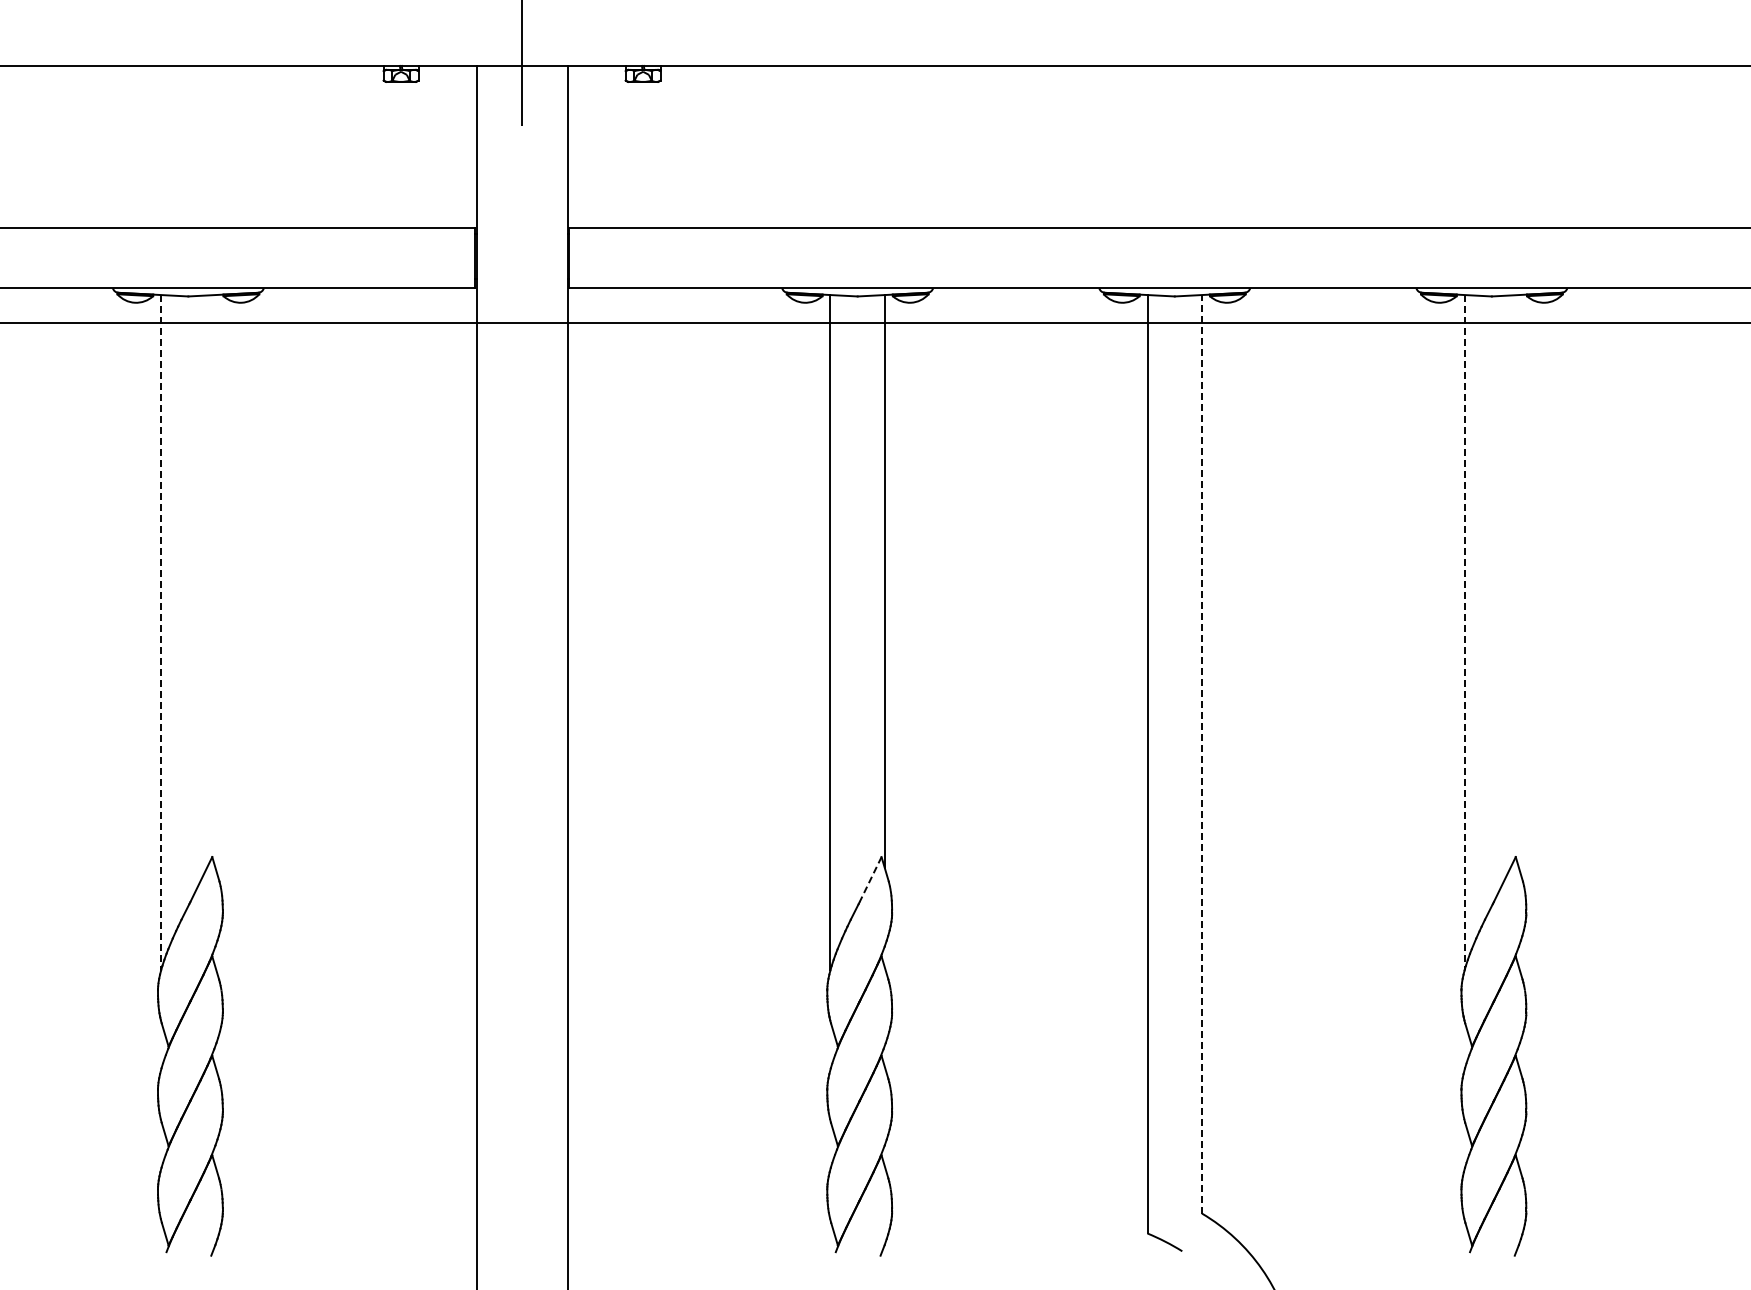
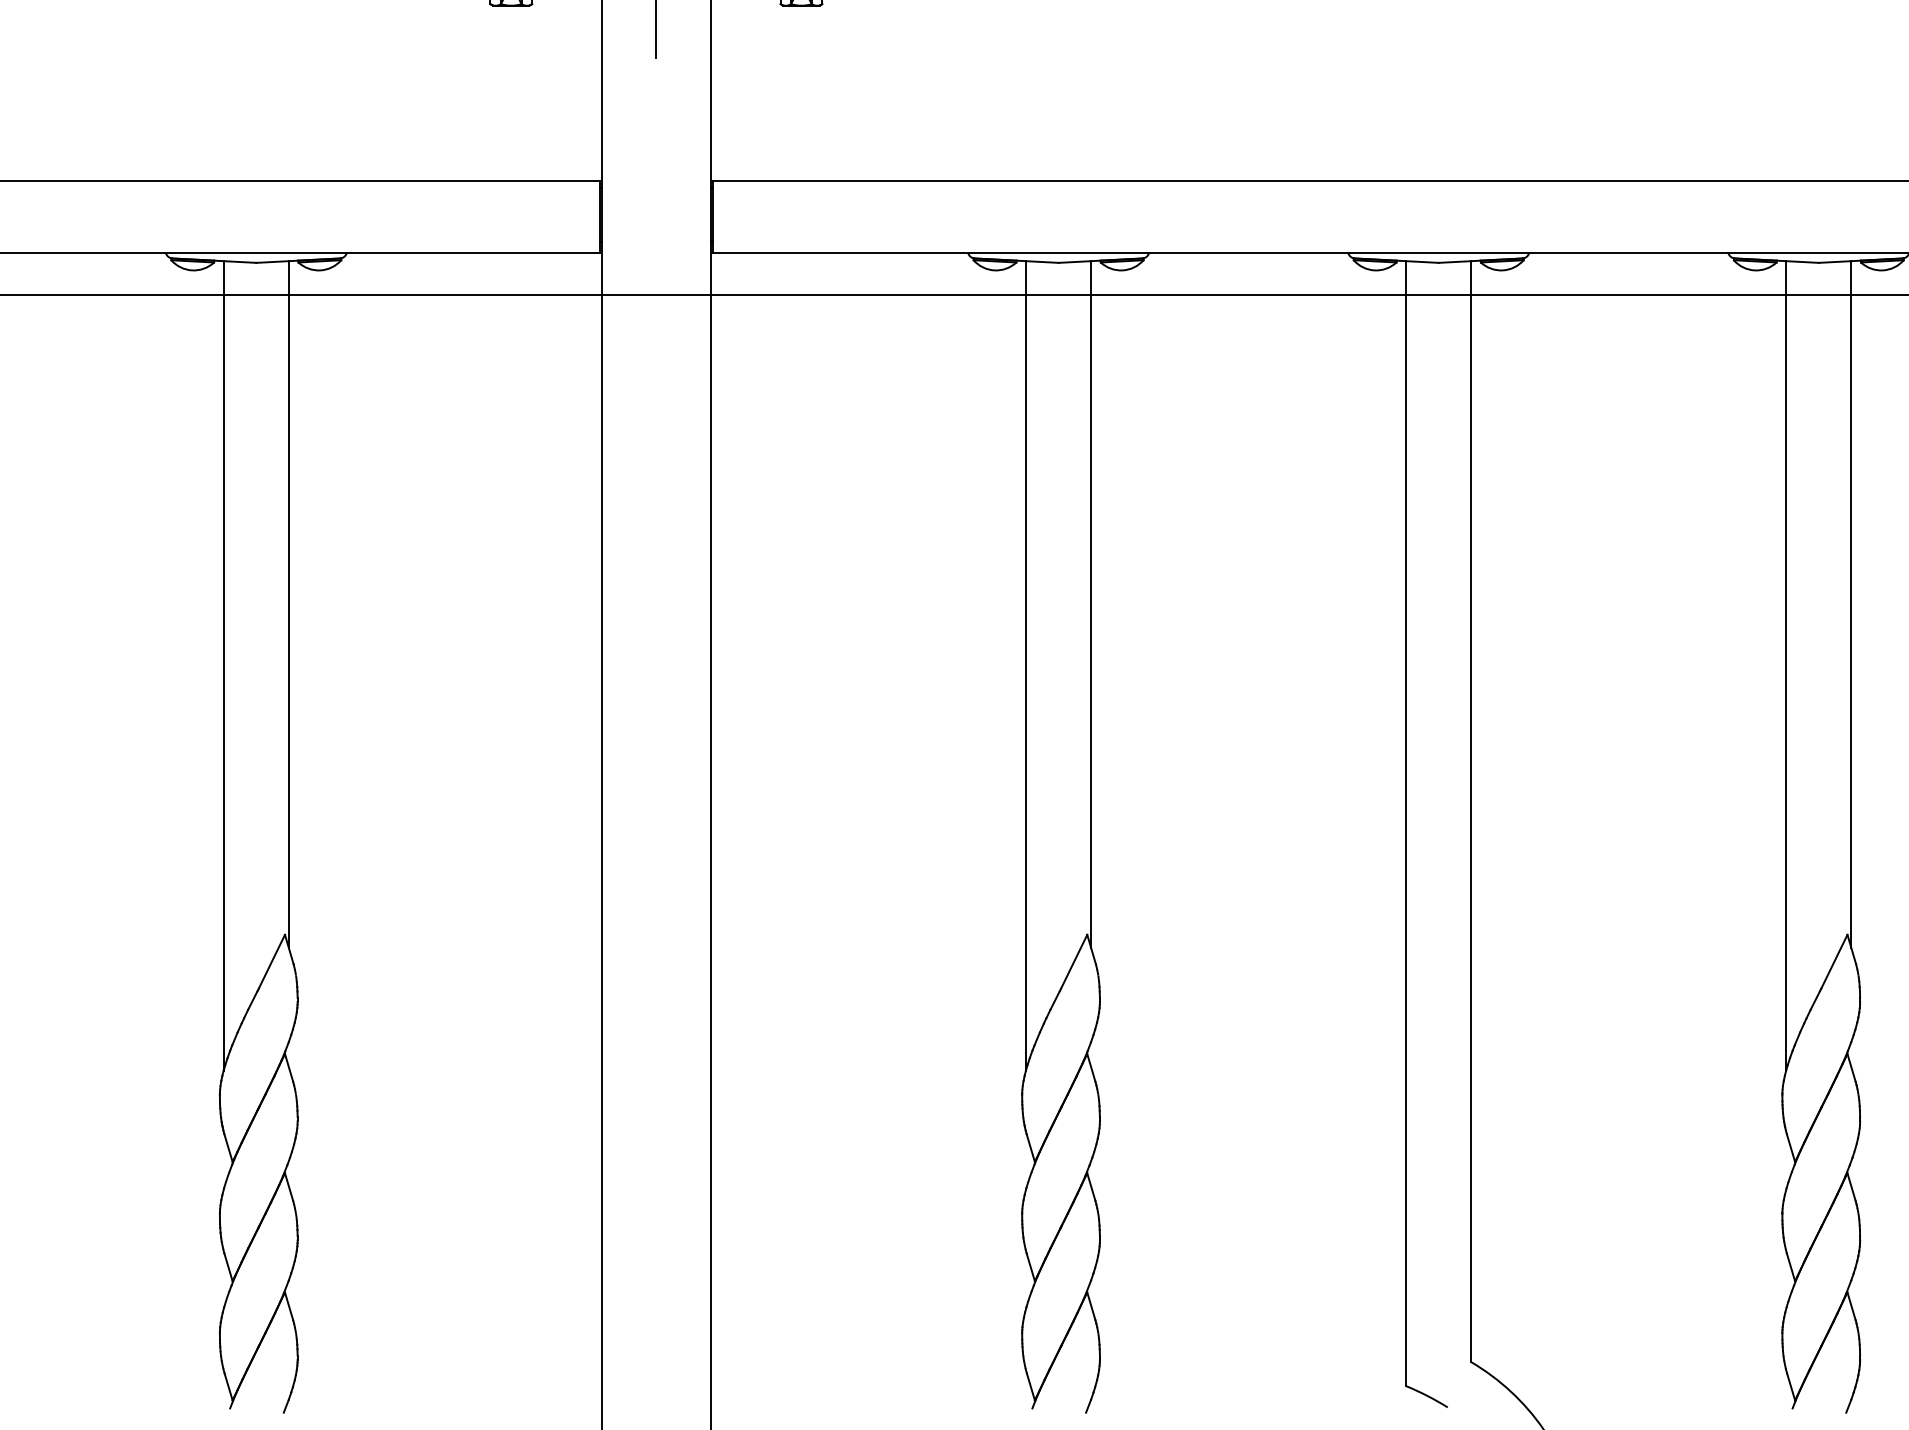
line: (215, 581) -> (288, 604), added
line: (1519, 581) -> (1851, 604), added
line: (161, 632) -> (224, 665), dashed -> solid
line: (1464, 632) -> (1786, 665), dashed -> solid
line: (1202, 753) -> (1471, 810), dashed -> solid
line: (870, 879) -> (1073, 961), dashed -> solid

